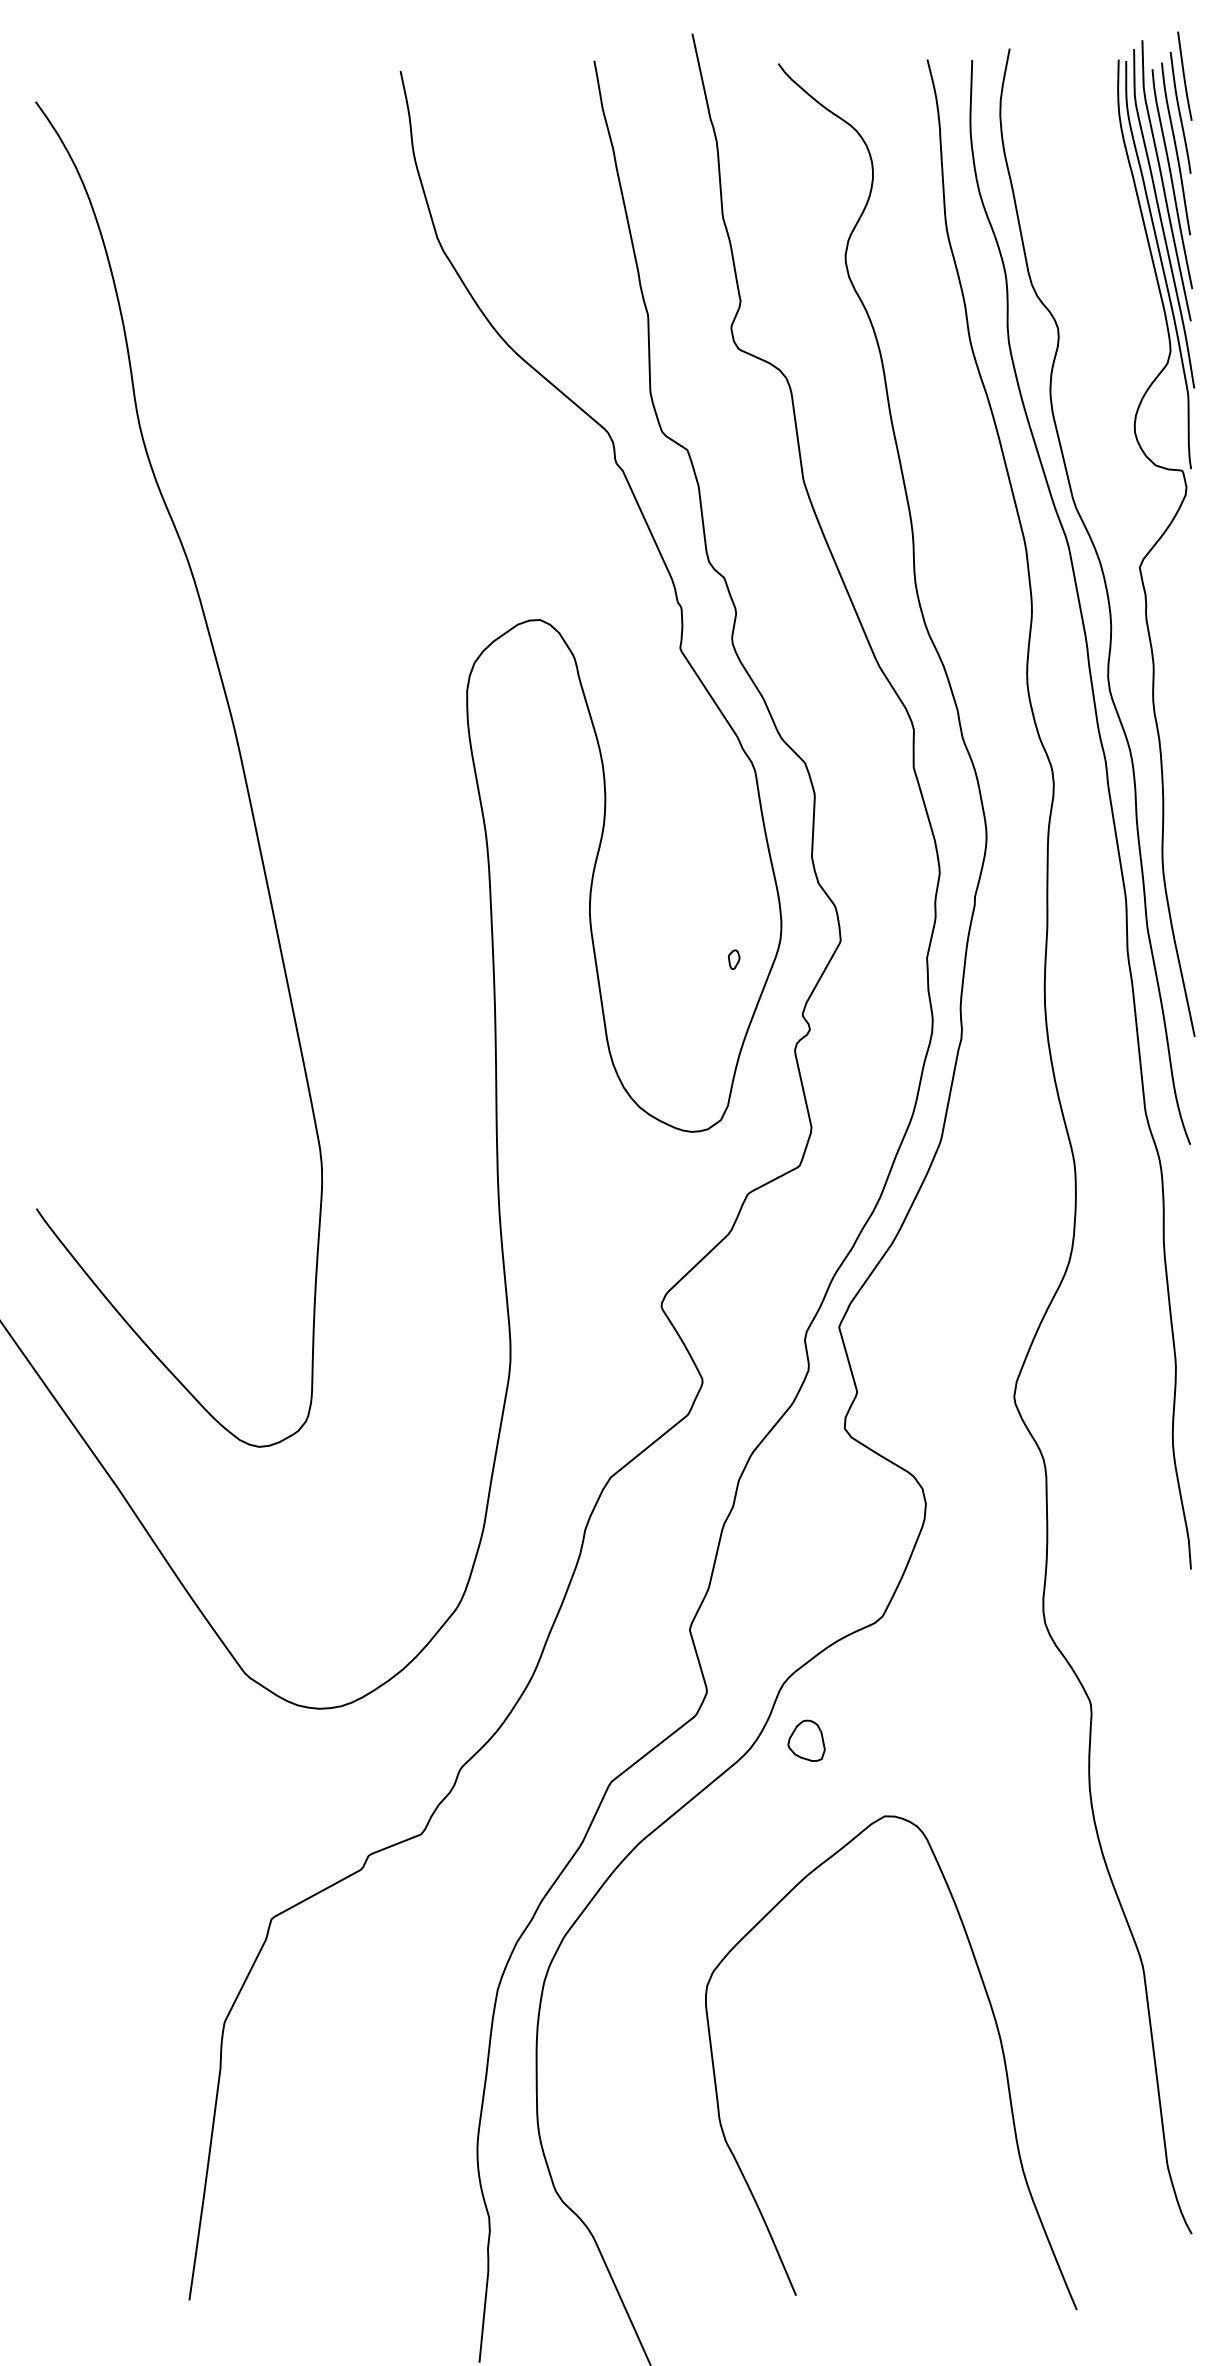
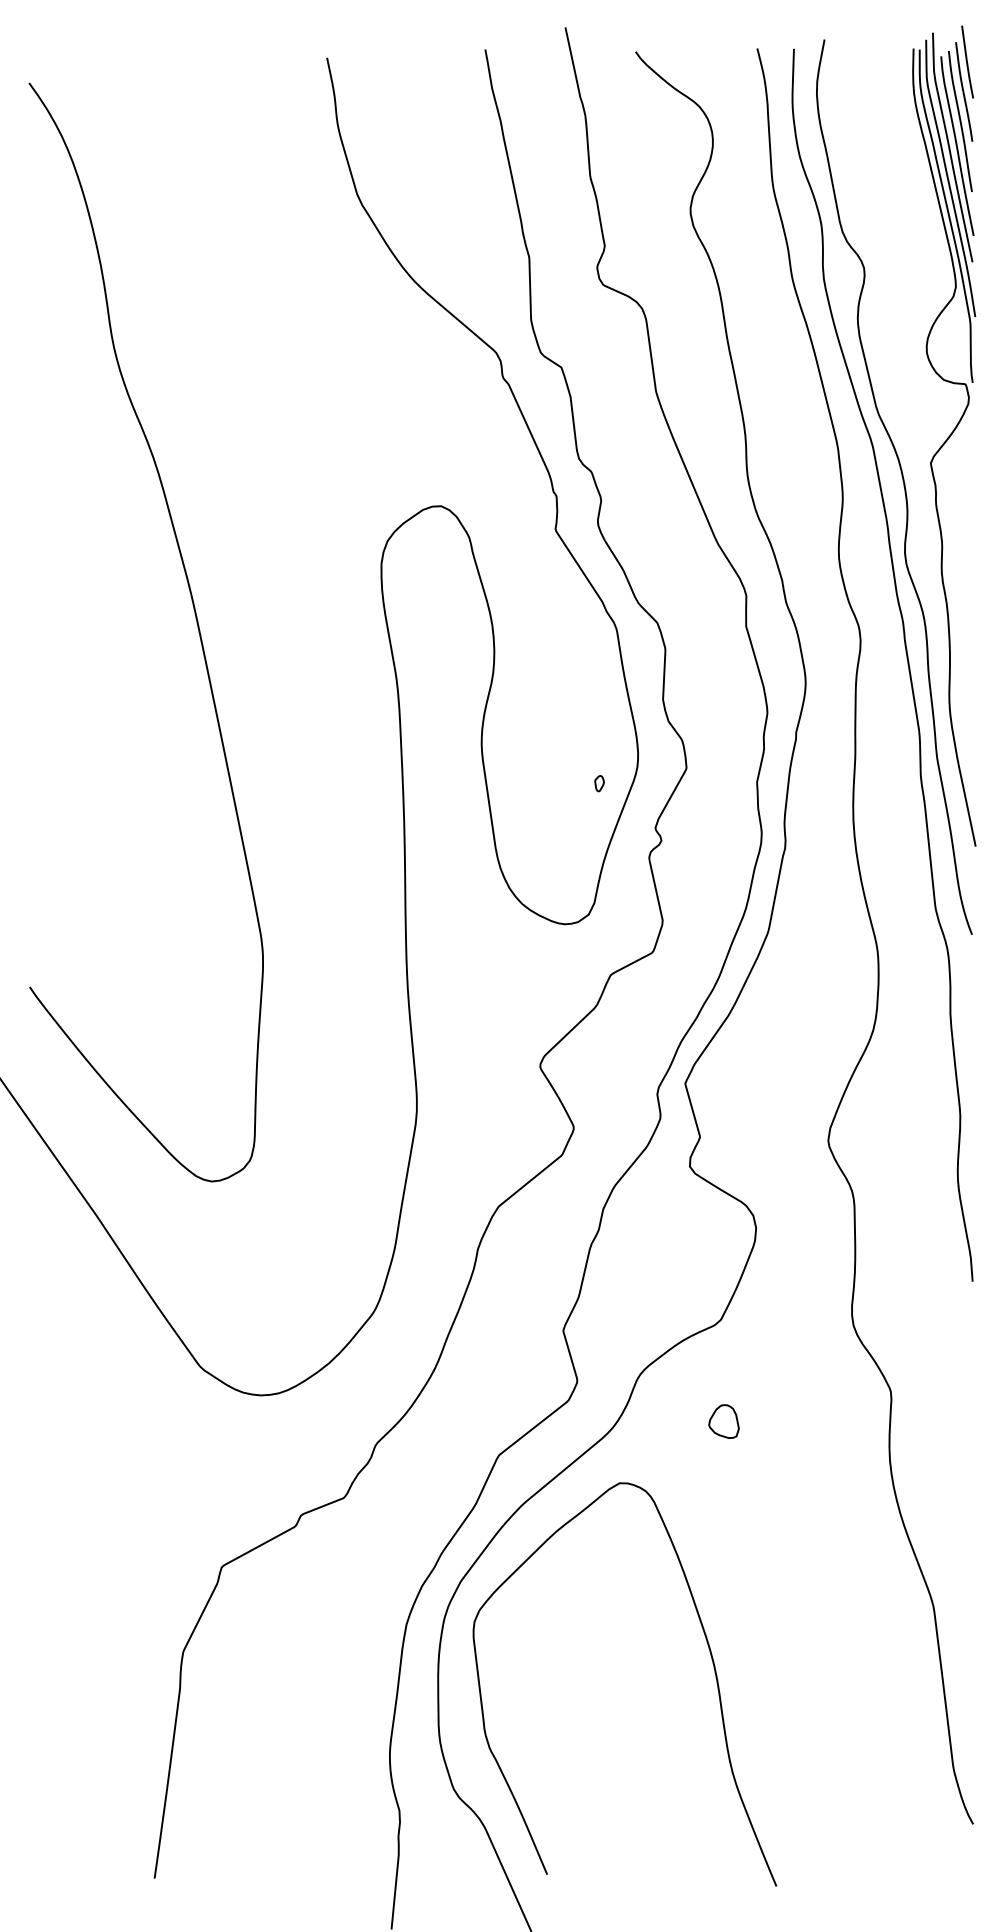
part: (806, 1740) -> (723, 1421), moved
curve: (998, 2036) -> (712, 1663), moved

